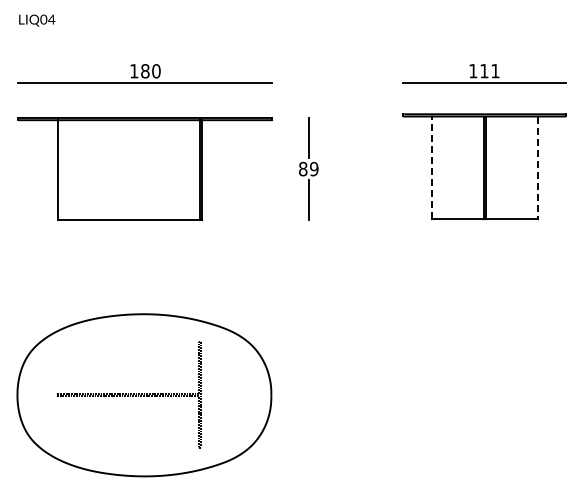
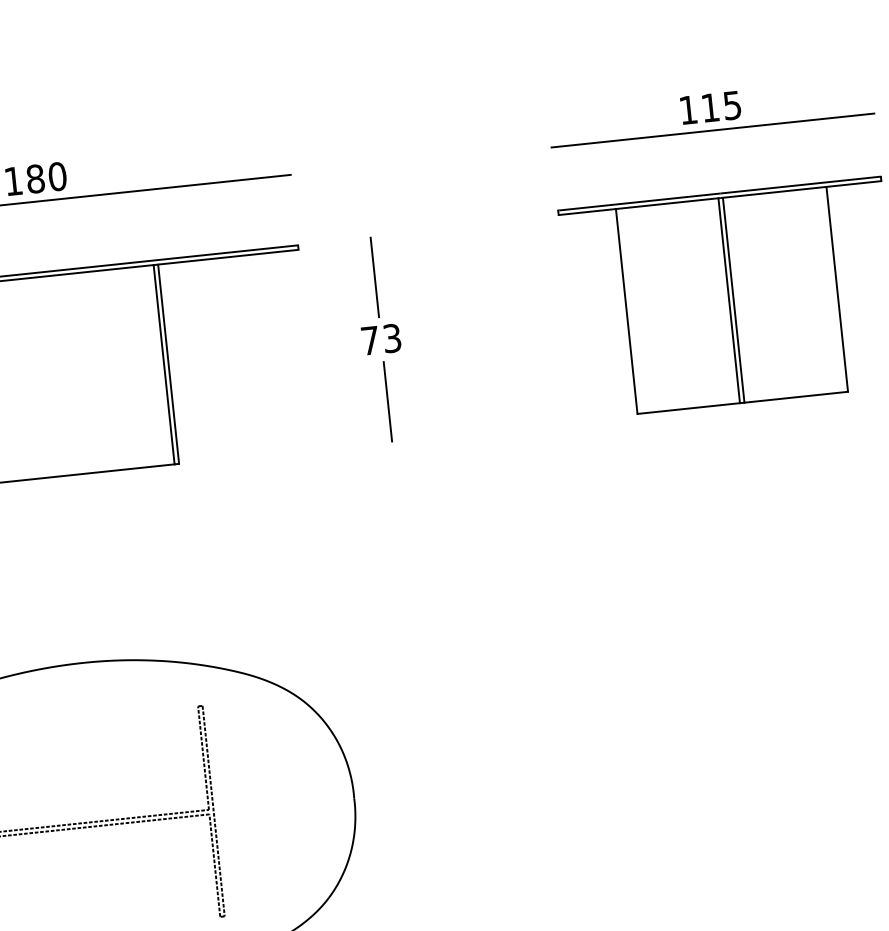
text: (495, 71) -> (732, 106), 111 -> 115
line: (432, 167) -> (627, 310), dashed -> solid
text: (308, 168) -> (380, 338), 89 -> 73
line: (537, 168) -> (836, 290), dashed -> solid

